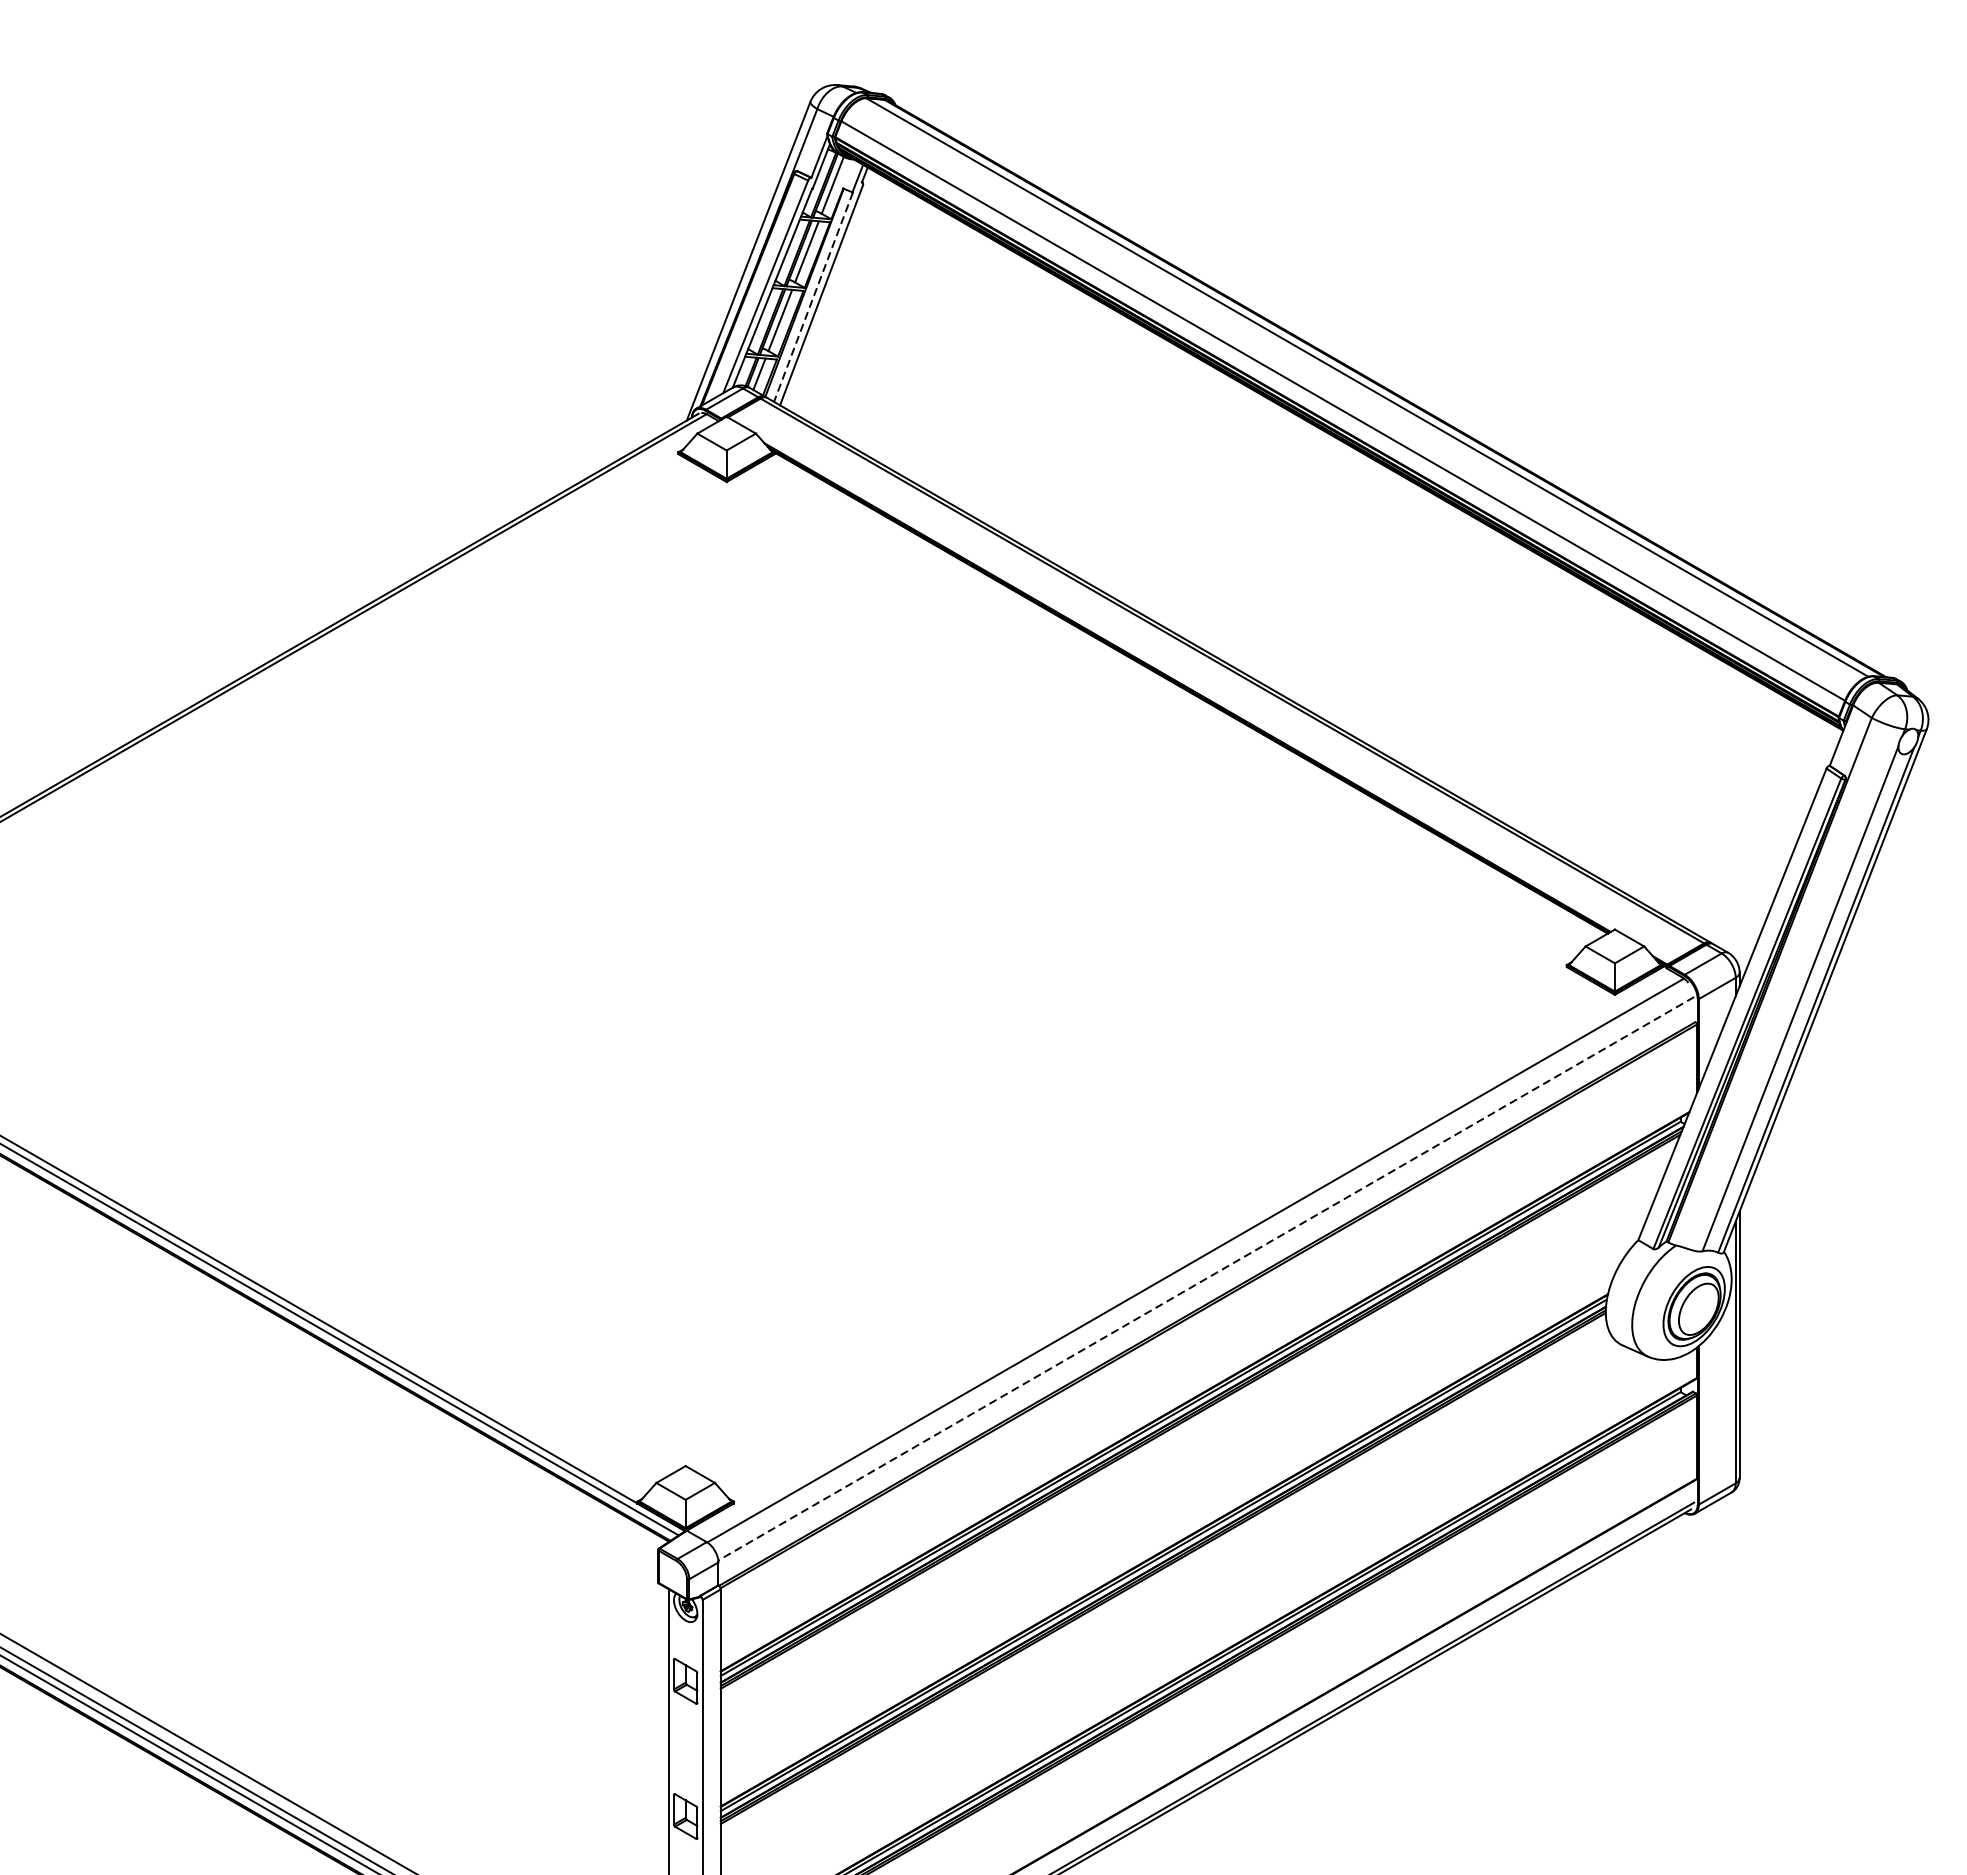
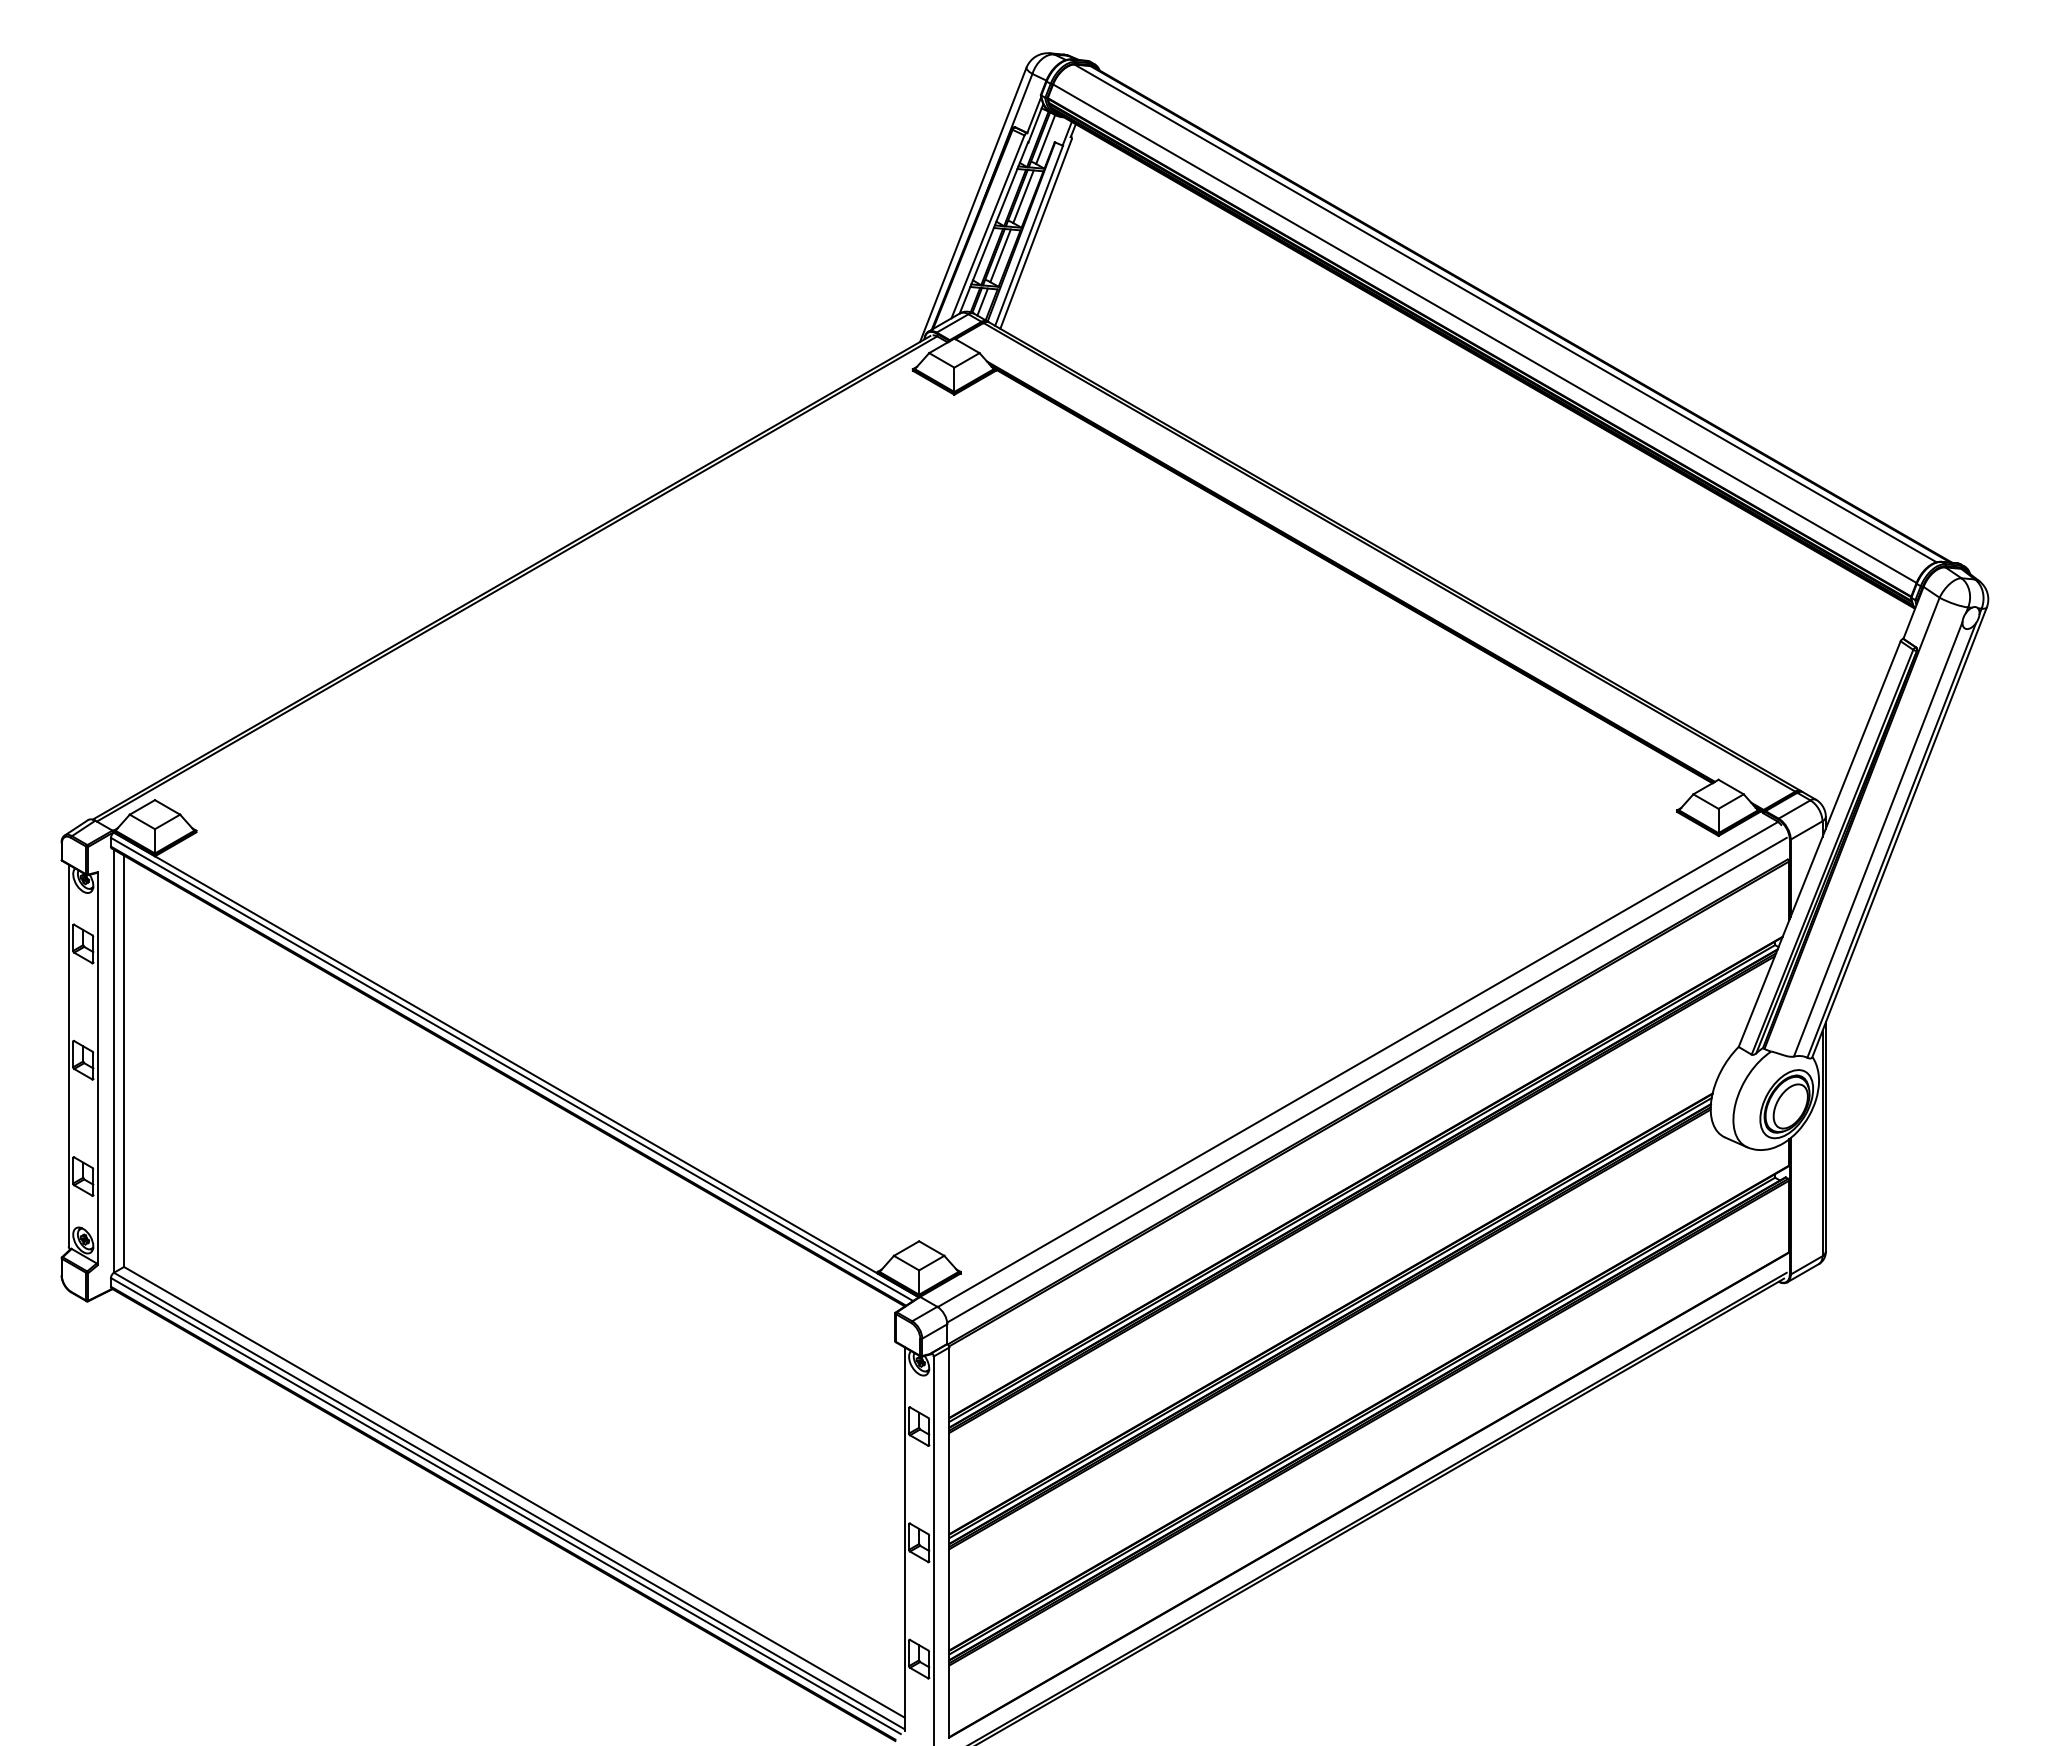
line: (812, 298) -> (1028, 236), dashed -> solid
line: (1206, 1279) -> (1367, 1080), dashed -> solid

